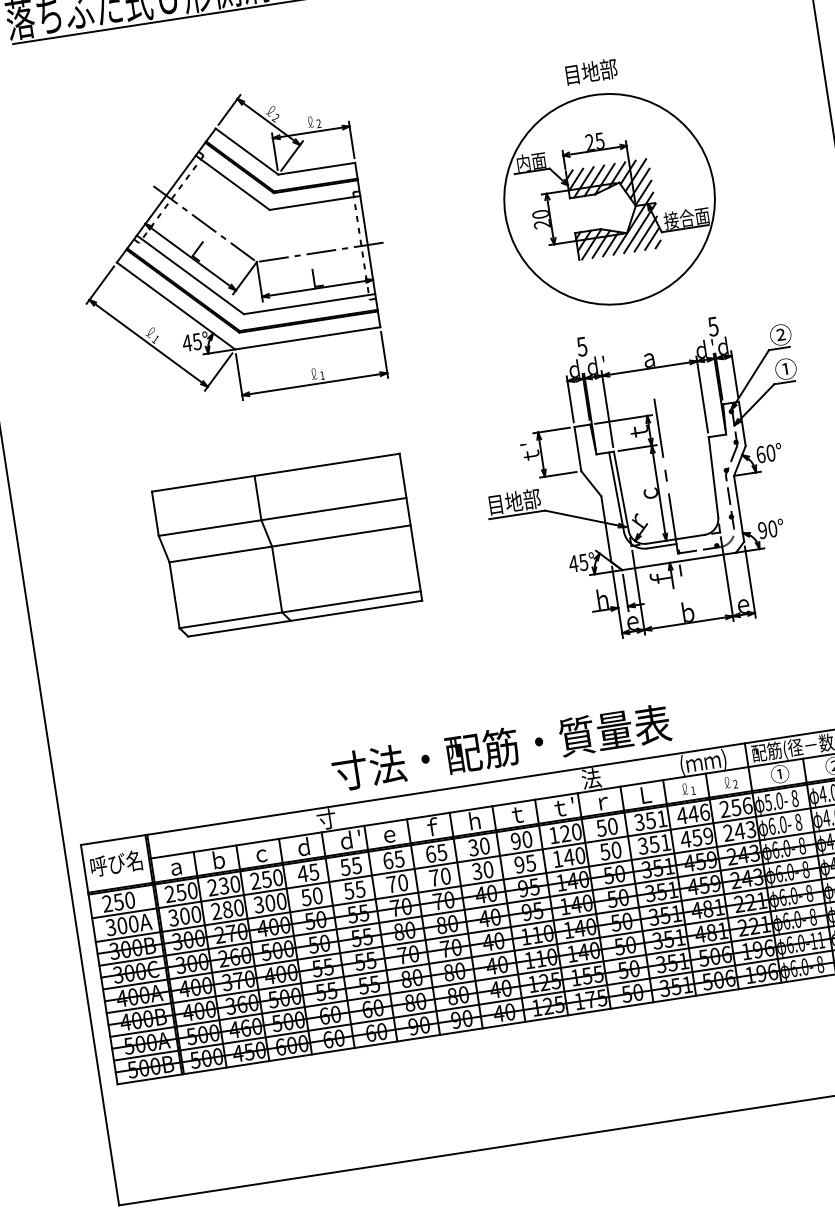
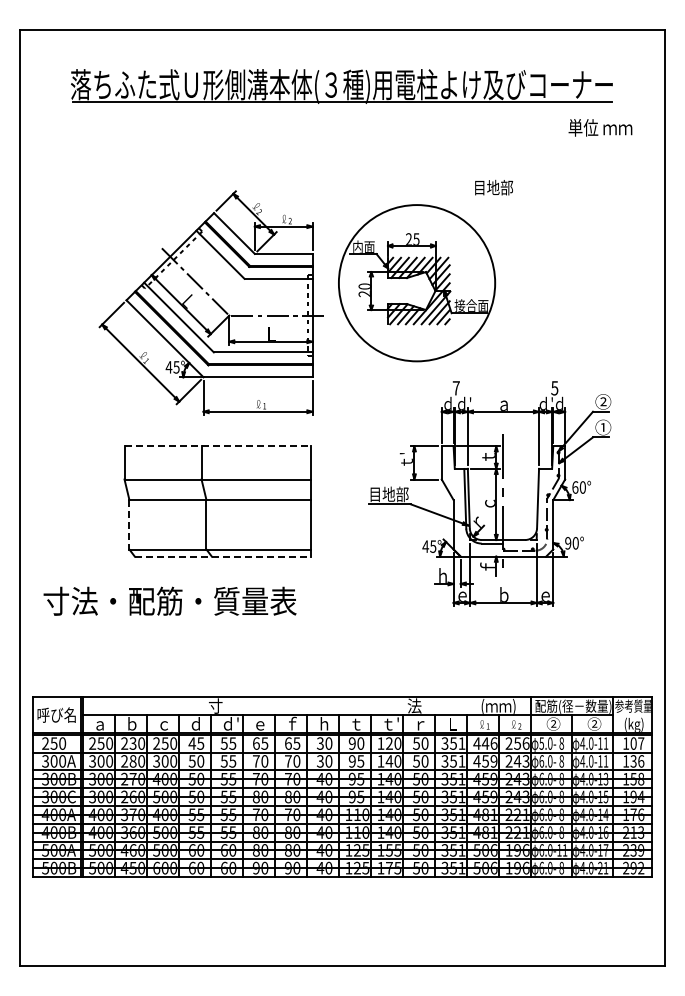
part: (610, 199) -> (417, 283), moved
part: (229, 248) -> (210, 302), moved
text: (581, 347) -> (455, 388), 5 -> 7
line: (275, 473) -> (217, 446), solid -> dashed
line: (174, 594) -> (129, 524), solid -> dashed
line: (304, 618) -> (222, 556), solid -> dashed
text: (500, 746) -> (169, 600), moved
text: (779, 773) -> (553, 723), ① -> ②

